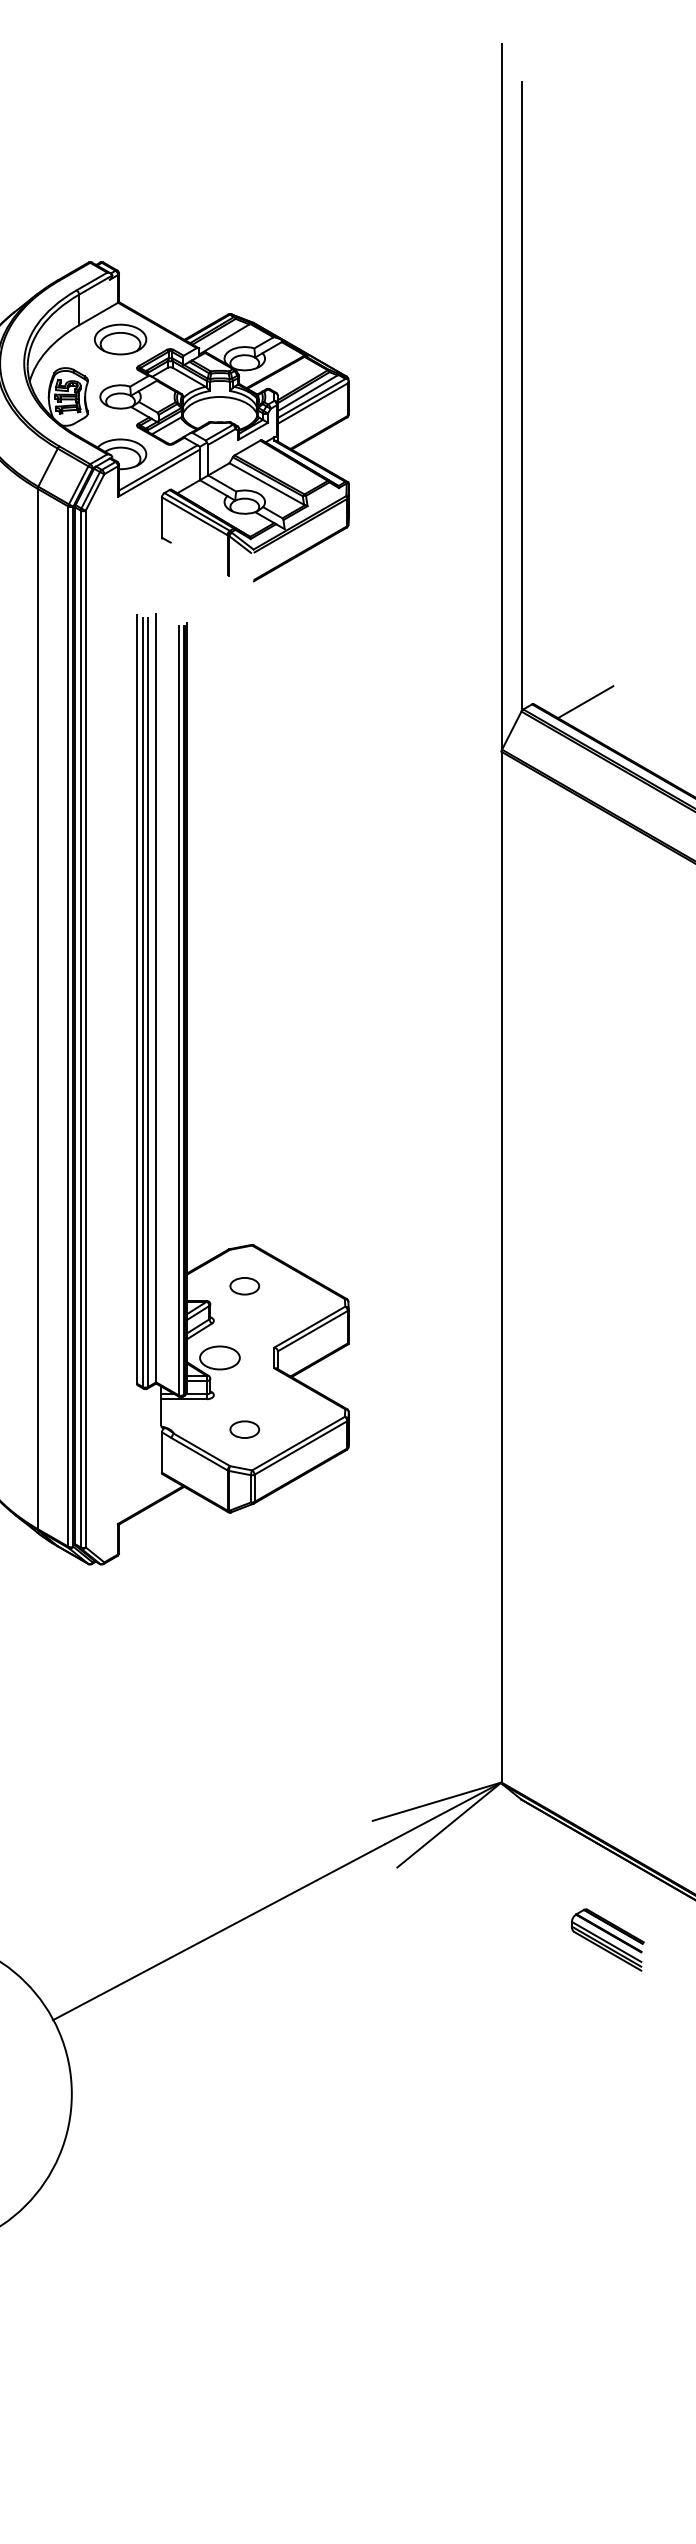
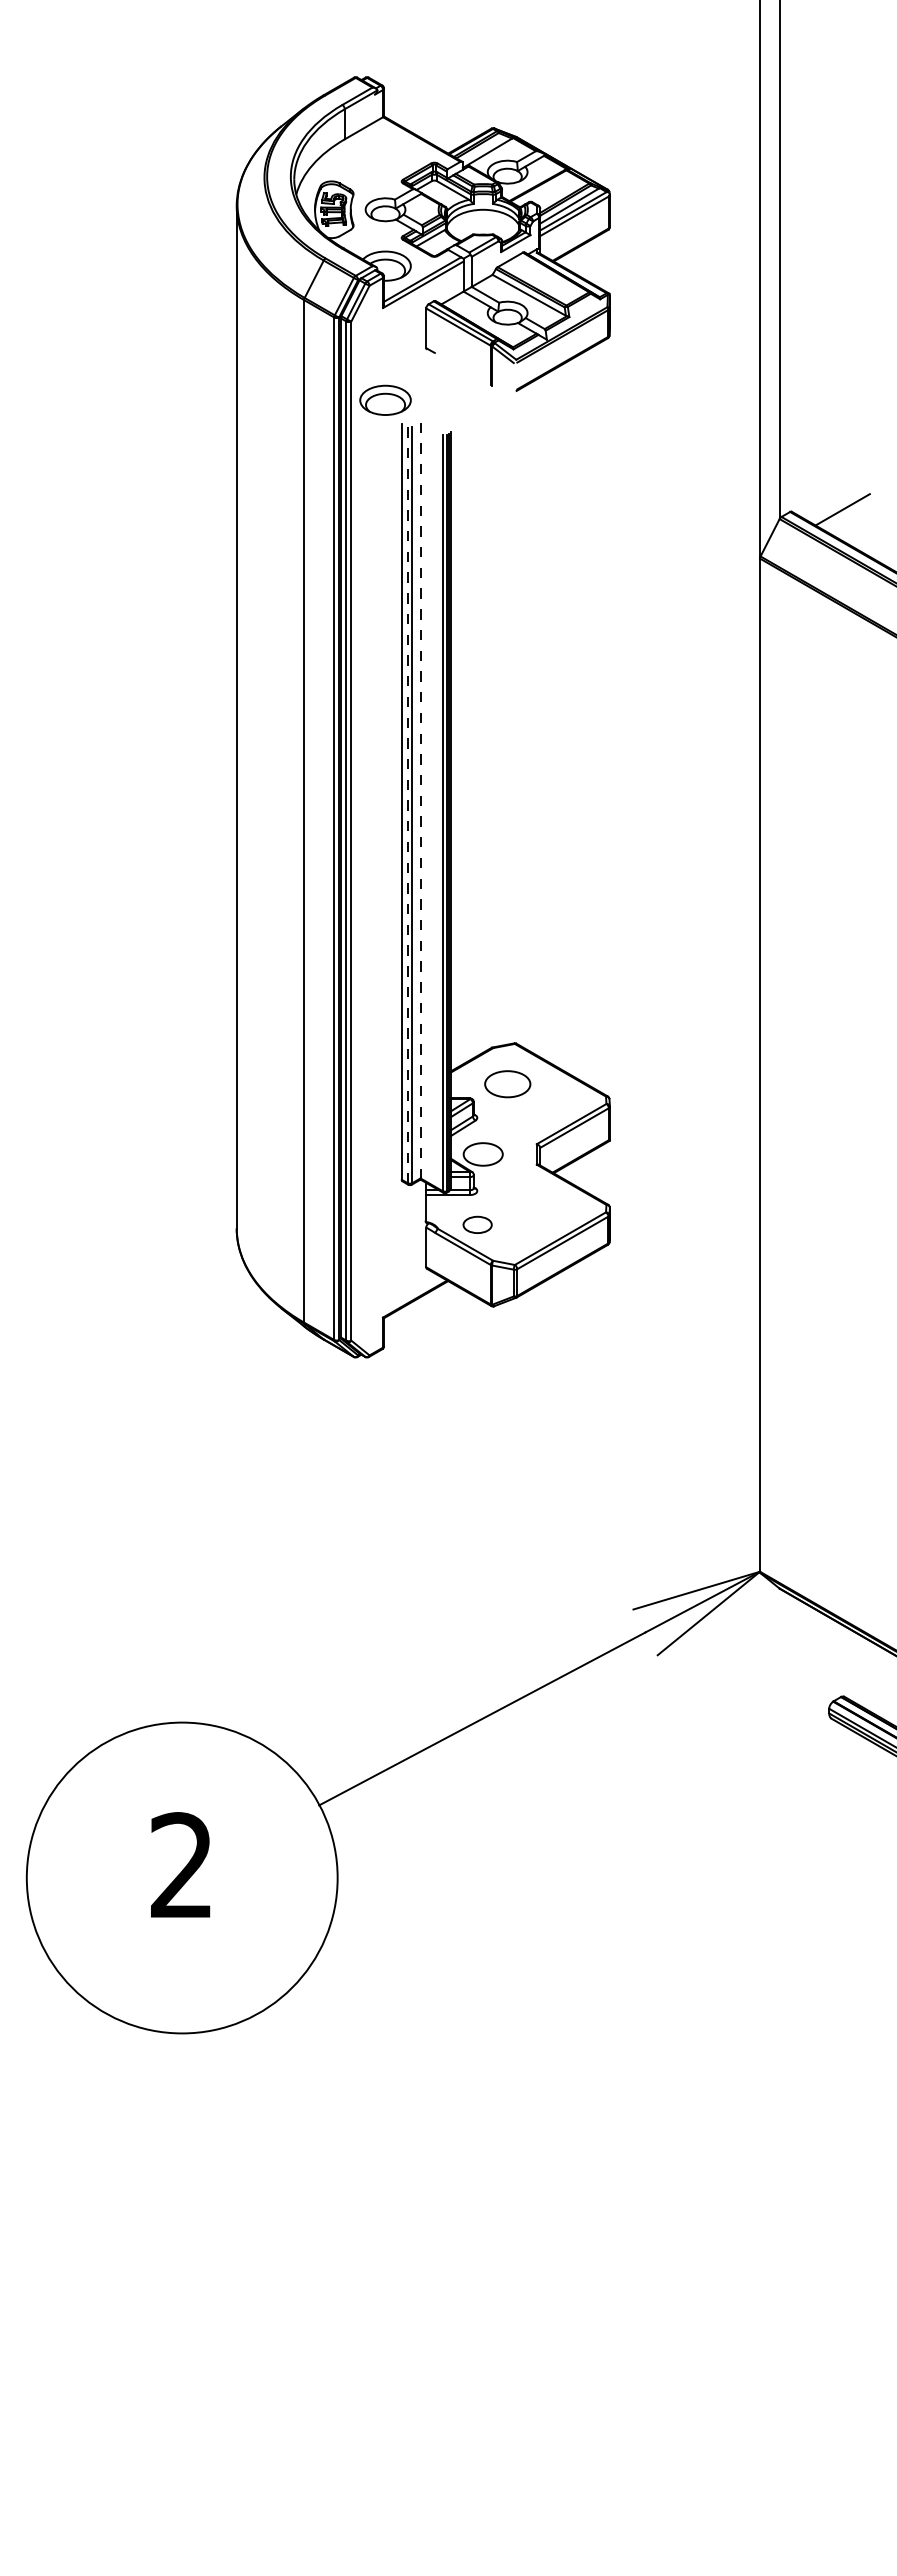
part: (120, 338) -> (385, 399), moved
line: (156, 997) -> (420, 800), solid -> dashed
line: (142, 1002) -> (407, 805), solid -> dashed
part: (244, 1285) -> (507, 1083), size x1.6
part: (244, 1429) -> (477, 1224), moved

